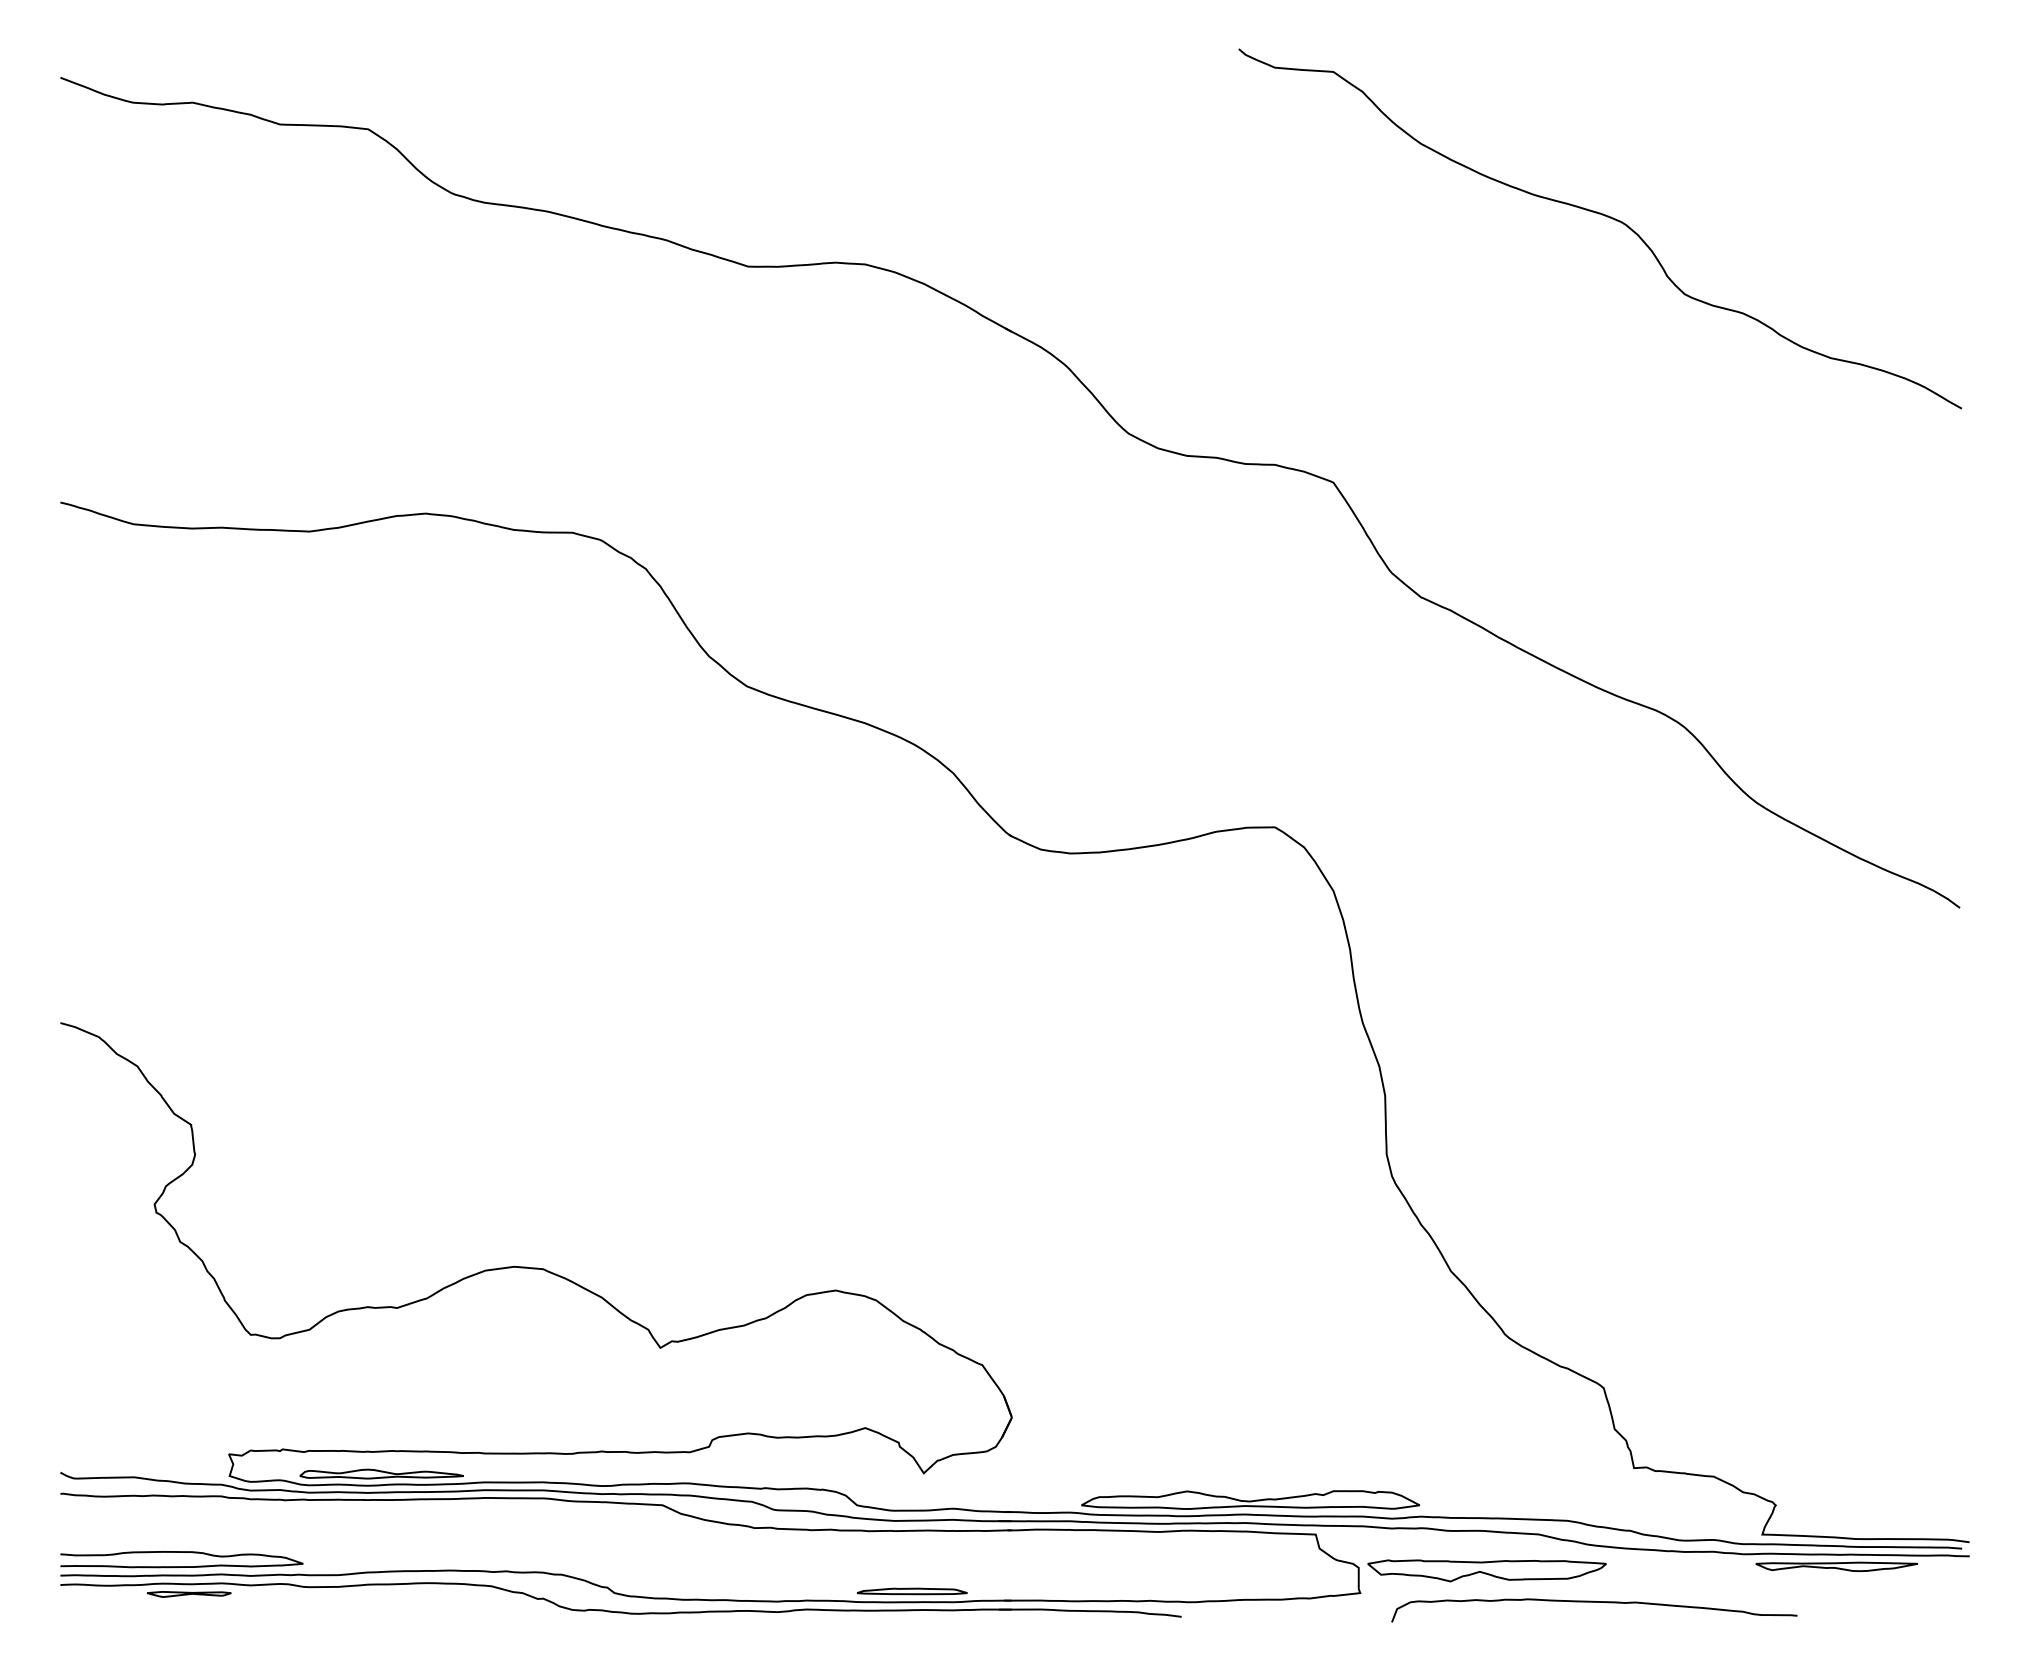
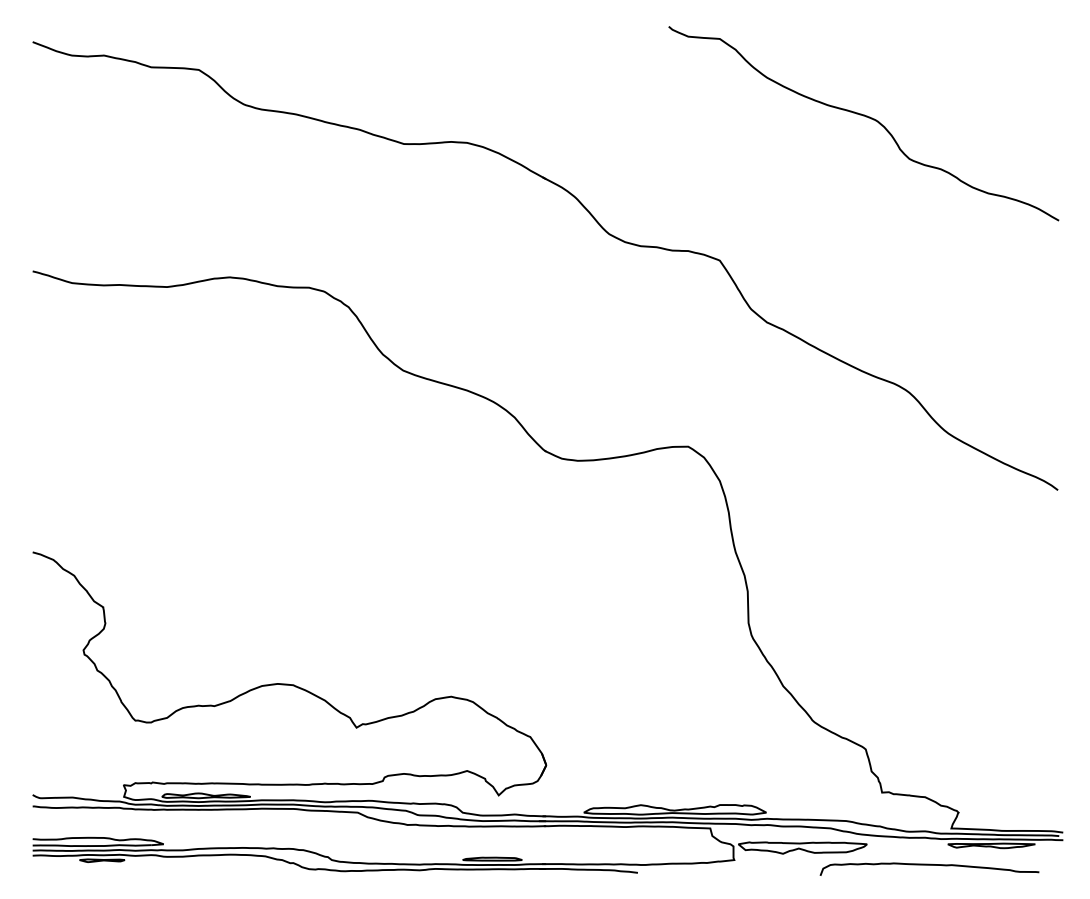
curve: (1593, 1603) -> (929, 865), moved

